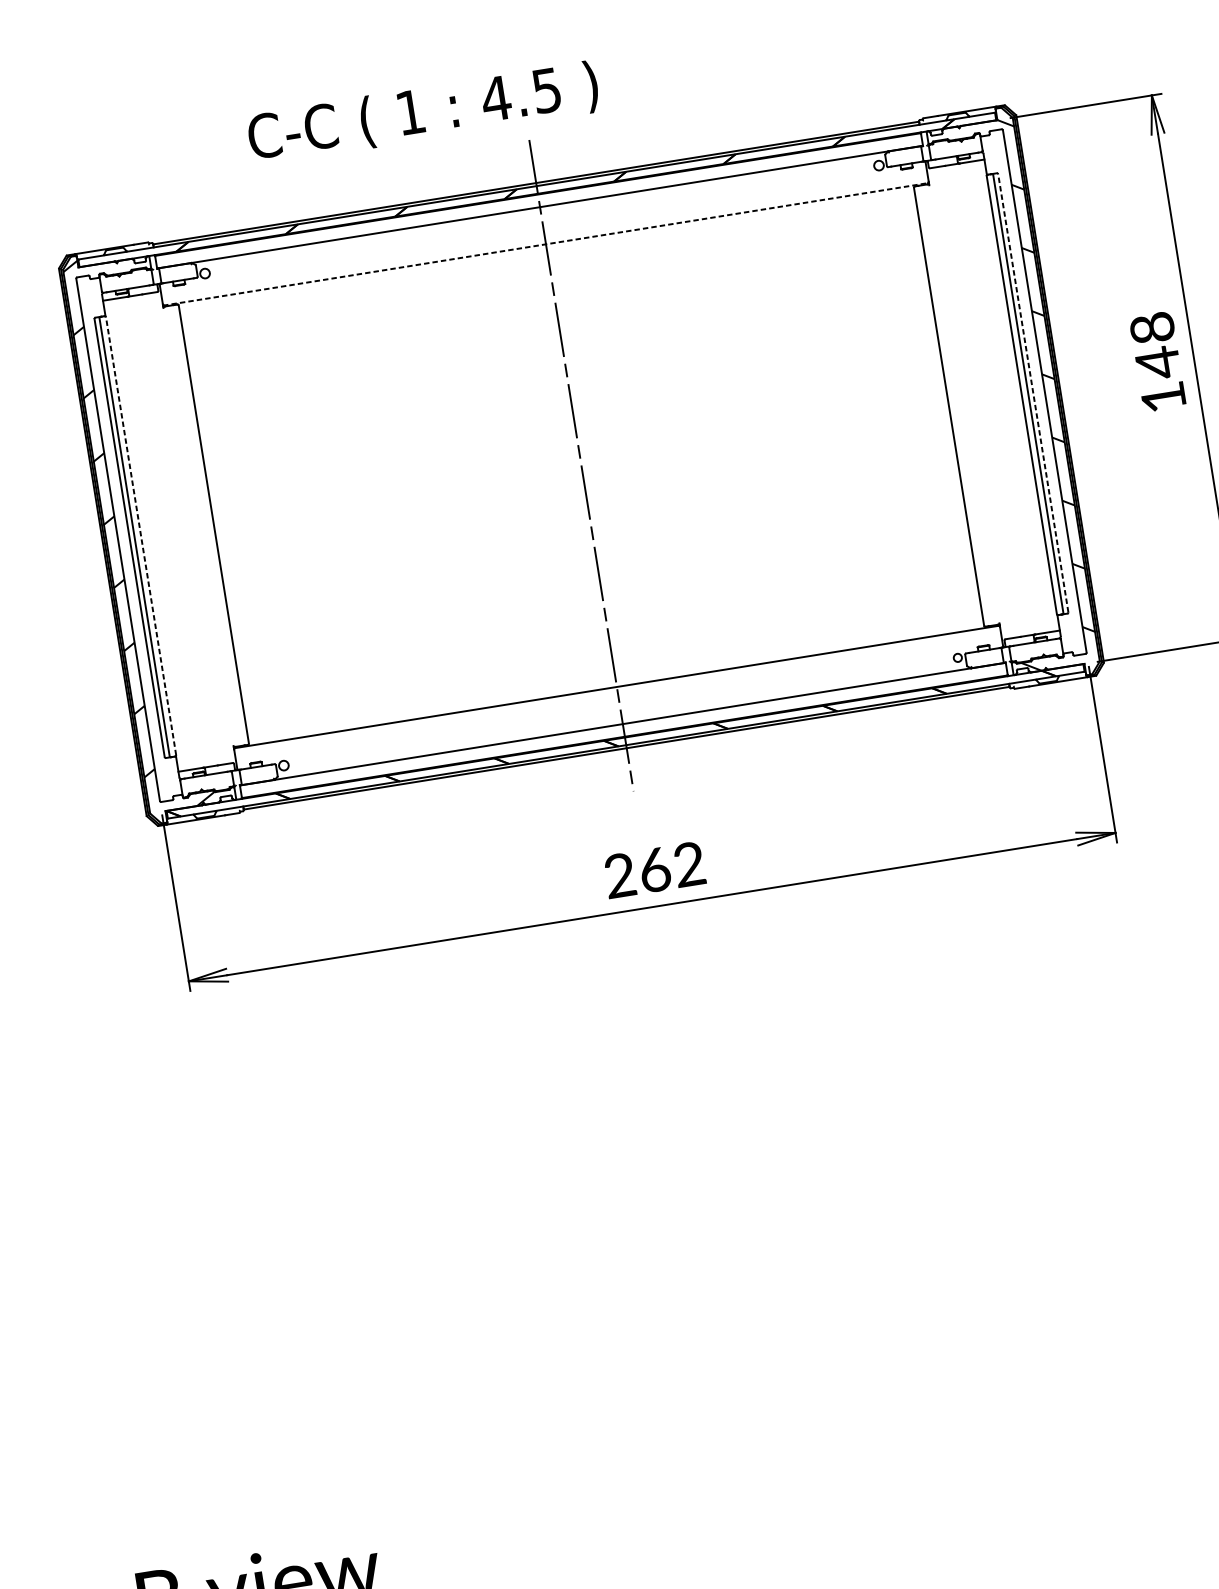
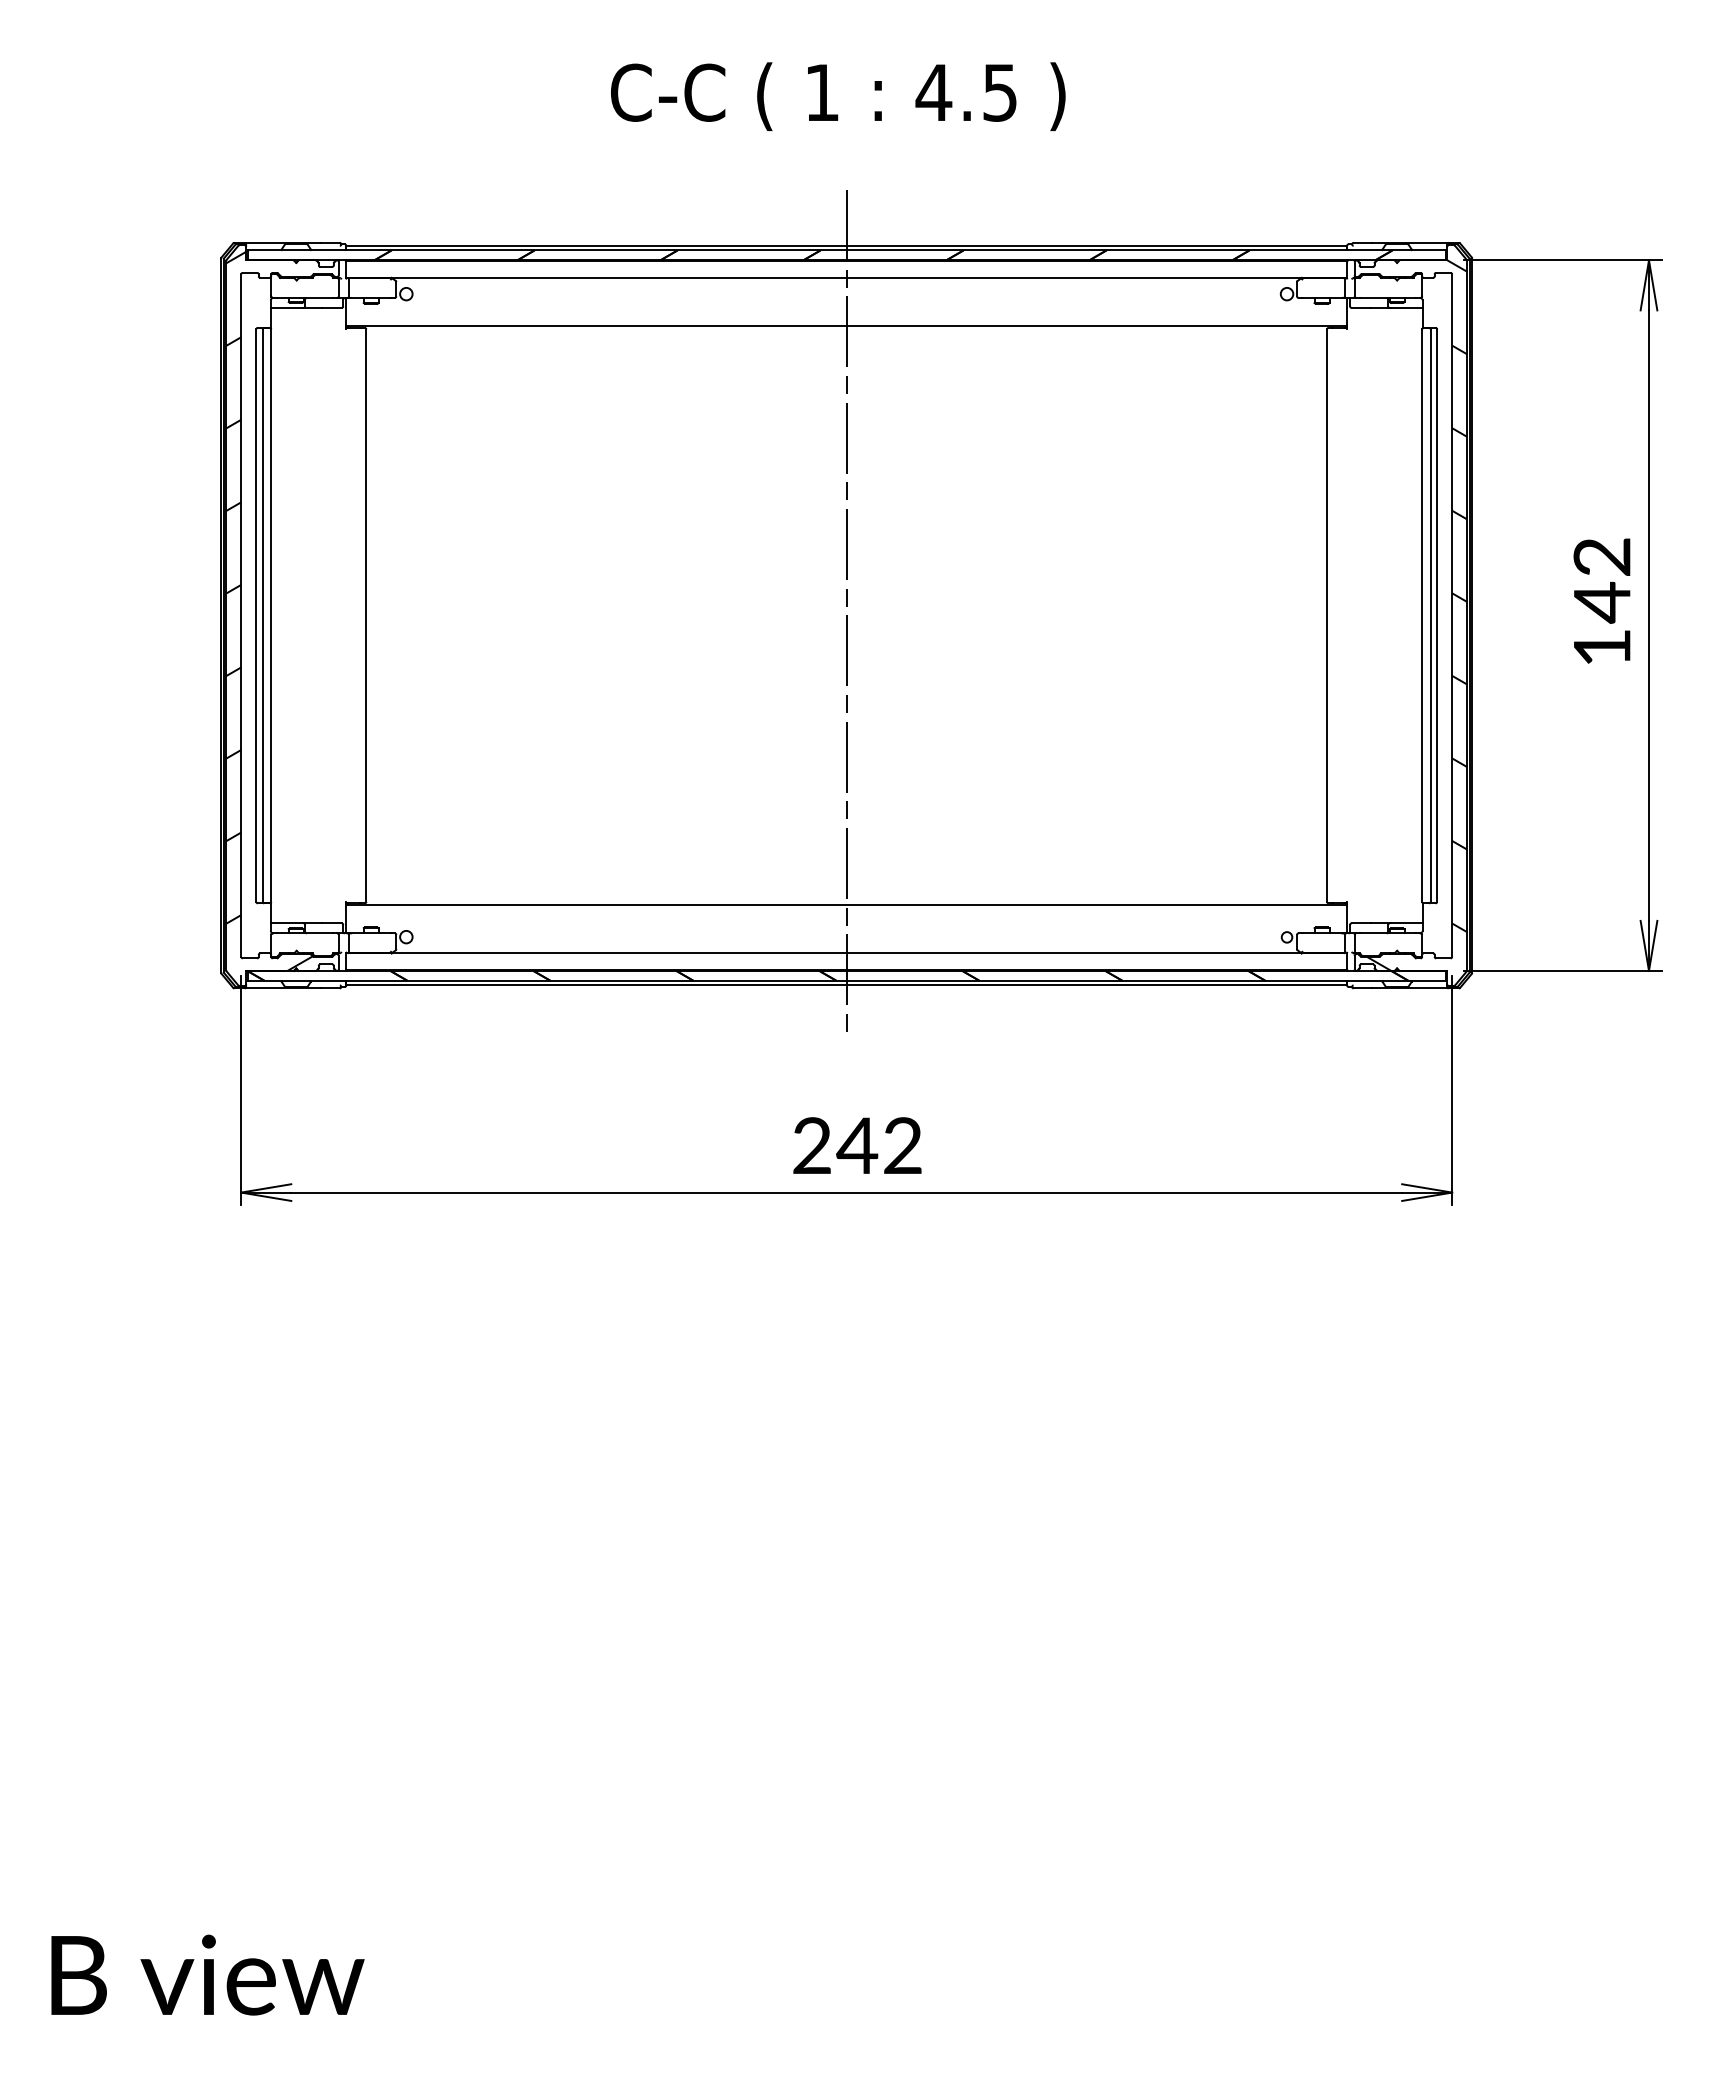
text: (423, 113) -> (838, 96), moved
line: (546, 244) -> (847, 326), dashed -> solid
text: (1152, 327) -> (1602, 556), 148 -> 142
line: (1033, 393) -> (1437, 615), dashed -> solid
line: (141, 536) -> (271, 615), dashed -> solid
text: (654, 870) -> (857, 1146), 262 -> 242

